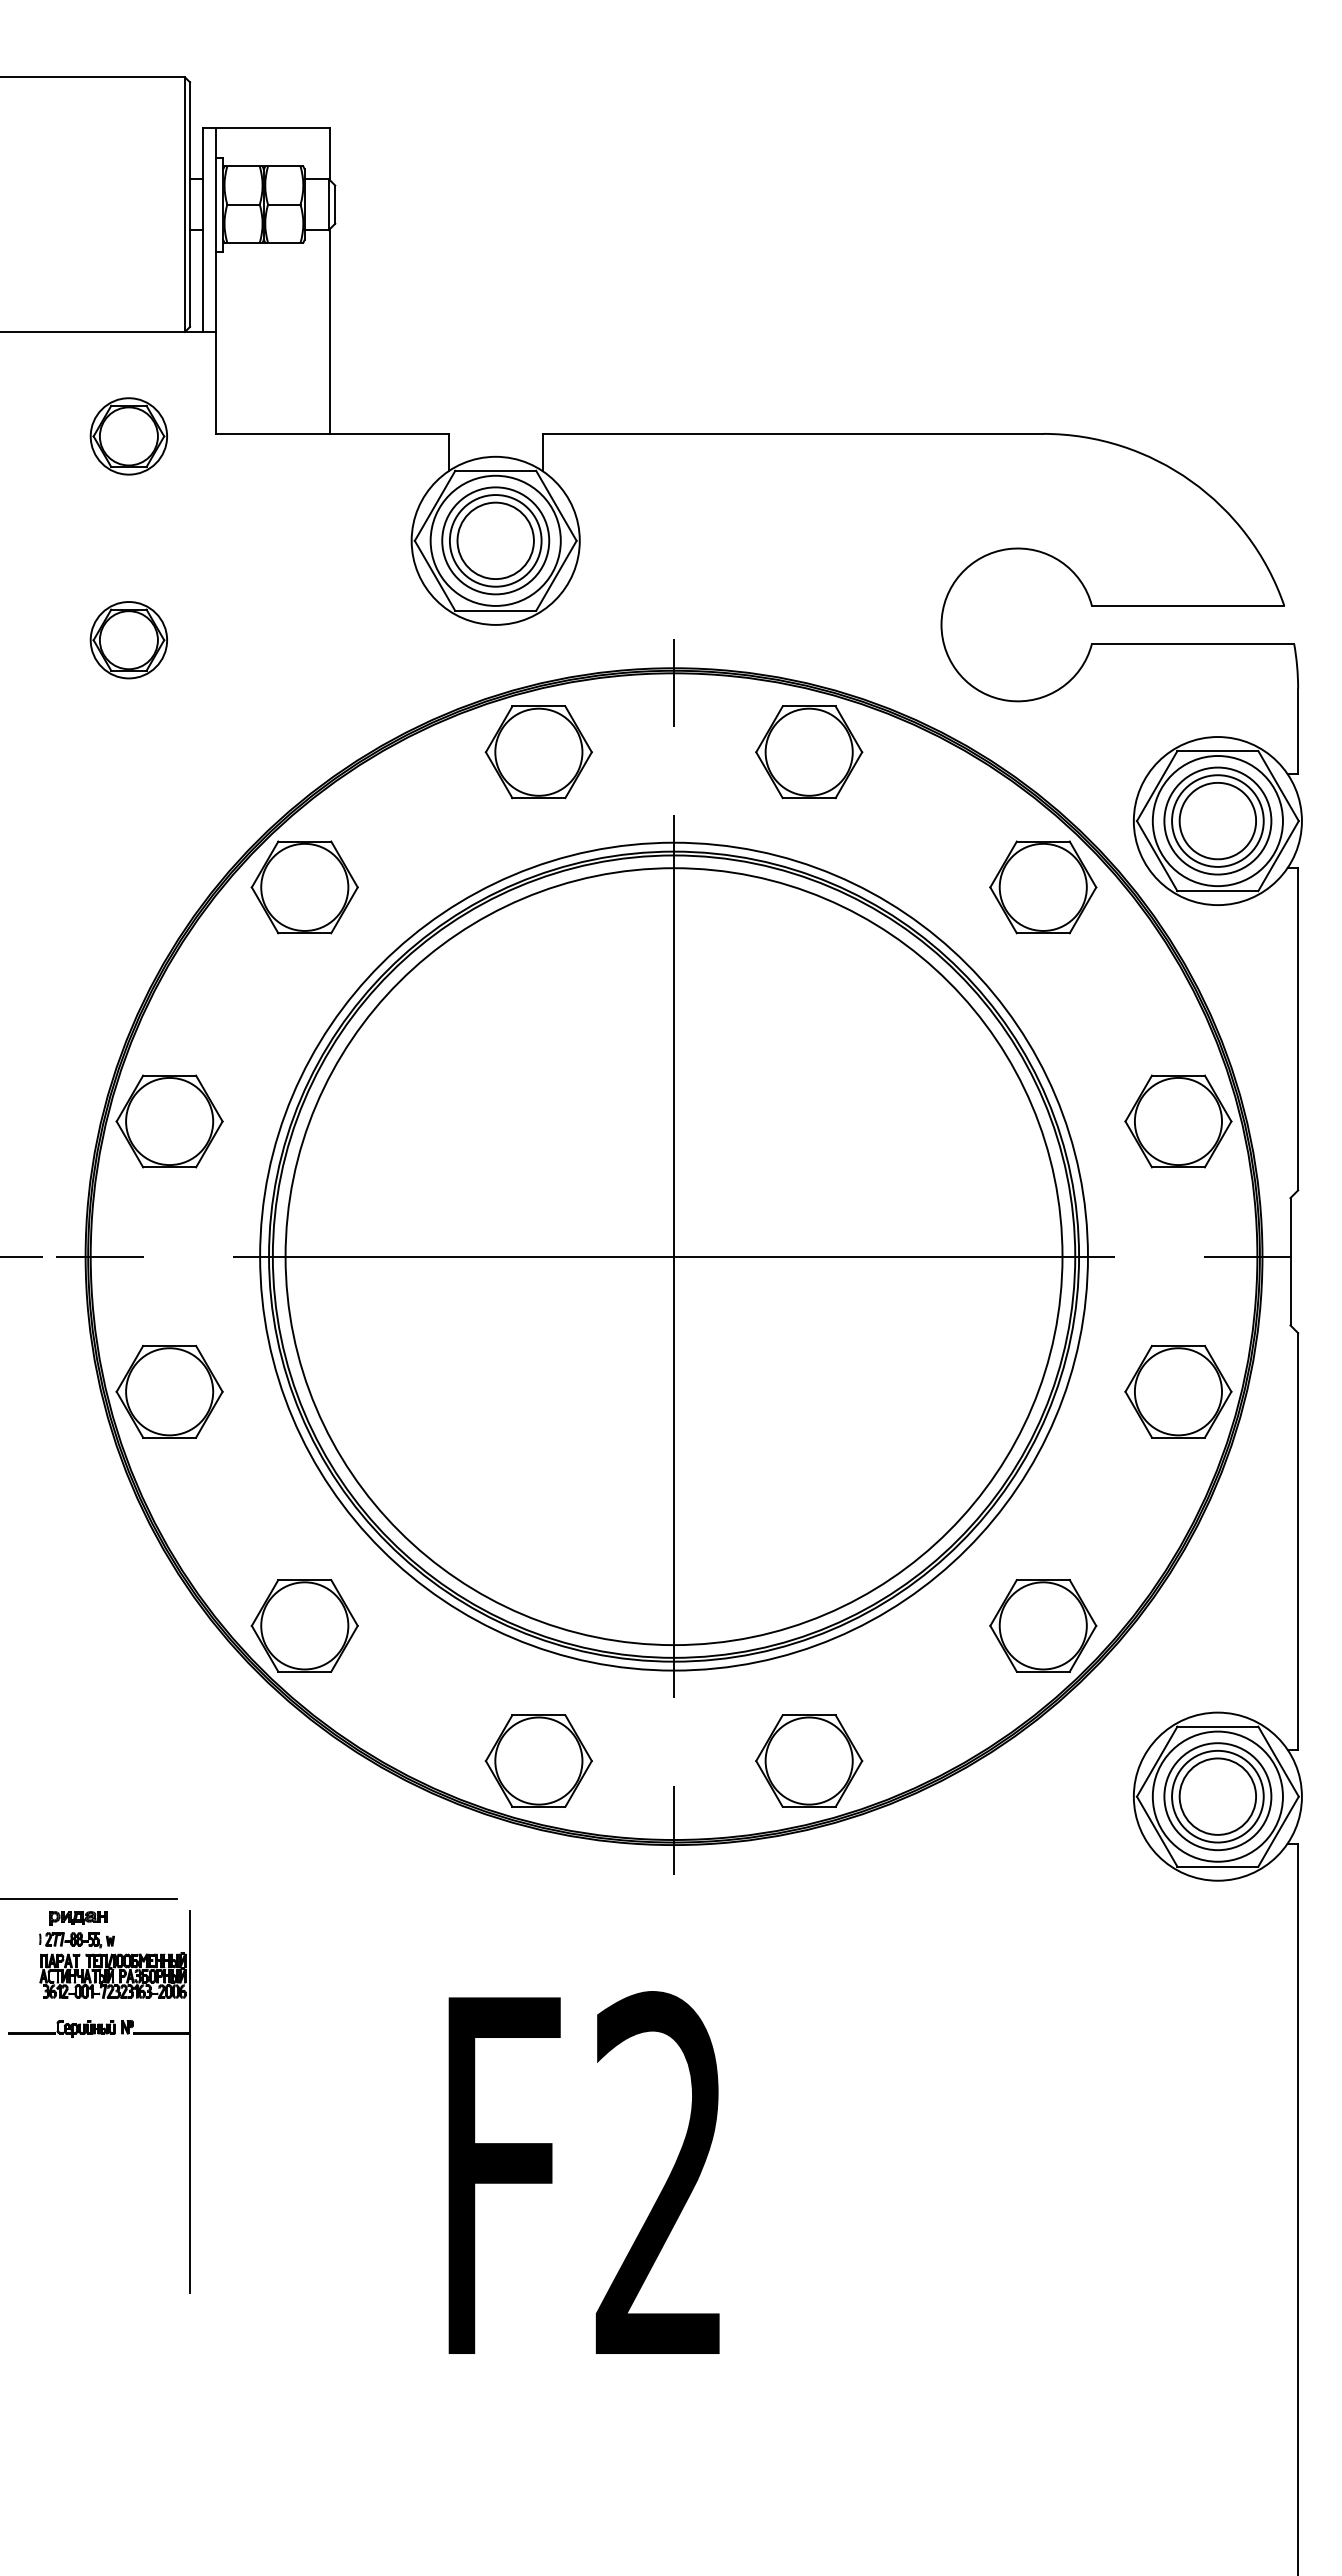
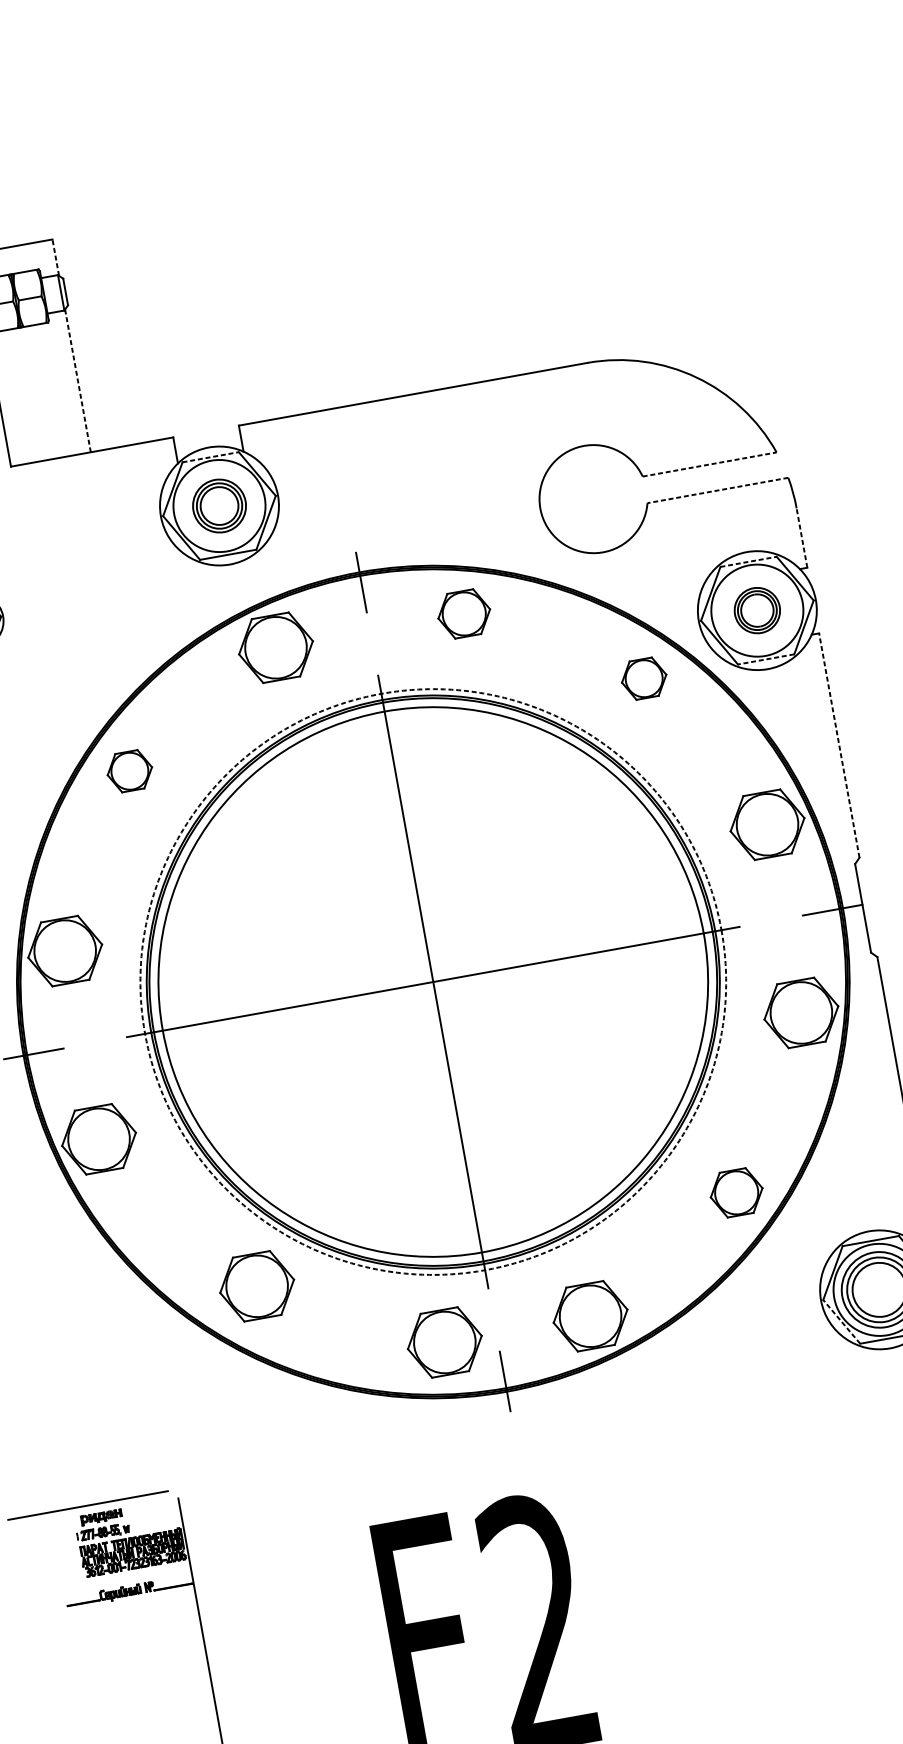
line: (330, 153) -> (55, 257), solid -> dashed
line: (330, 331) -> (78, 380), solid -> dashed
line: (496, 470) -> (211, 456), solid -> dashed
part: (495, 540) -> (219, 505), size x0.7
line: (1188, 605) -> (709, 464), solid -> dashed
line: (1192, 644) -> (717, 490), solid -> dashed
line: (1298, 731) -> (802, 538), solid -> dashed
line: (1218, 751) -> (749, 562), solid -> dashed
part: (809, 752) -> (464, 614), size x0.7
part: (1217, 820) -> (757, 610), size x0.6
part: (304, 887) -> (129, 771), size x0.6
part: (1043, 887) -> (644, 678), size x0.6
line: (1217, 891) -> (765, 659), solid -> dashed
line: (1298, 1028) -> (839, 744), solid -> dashed
circle: (673, 1256) -> (432, 981), solid -> dashed
part: (304, 1625) -> (256, 1286), moved
part: (1043, 1625) -> (736, 1192), size x0.7
part: (538, 1760) -> (444, 1342), moved
line: (1156, 1831) -> (841, 1321), solid -> dashed

